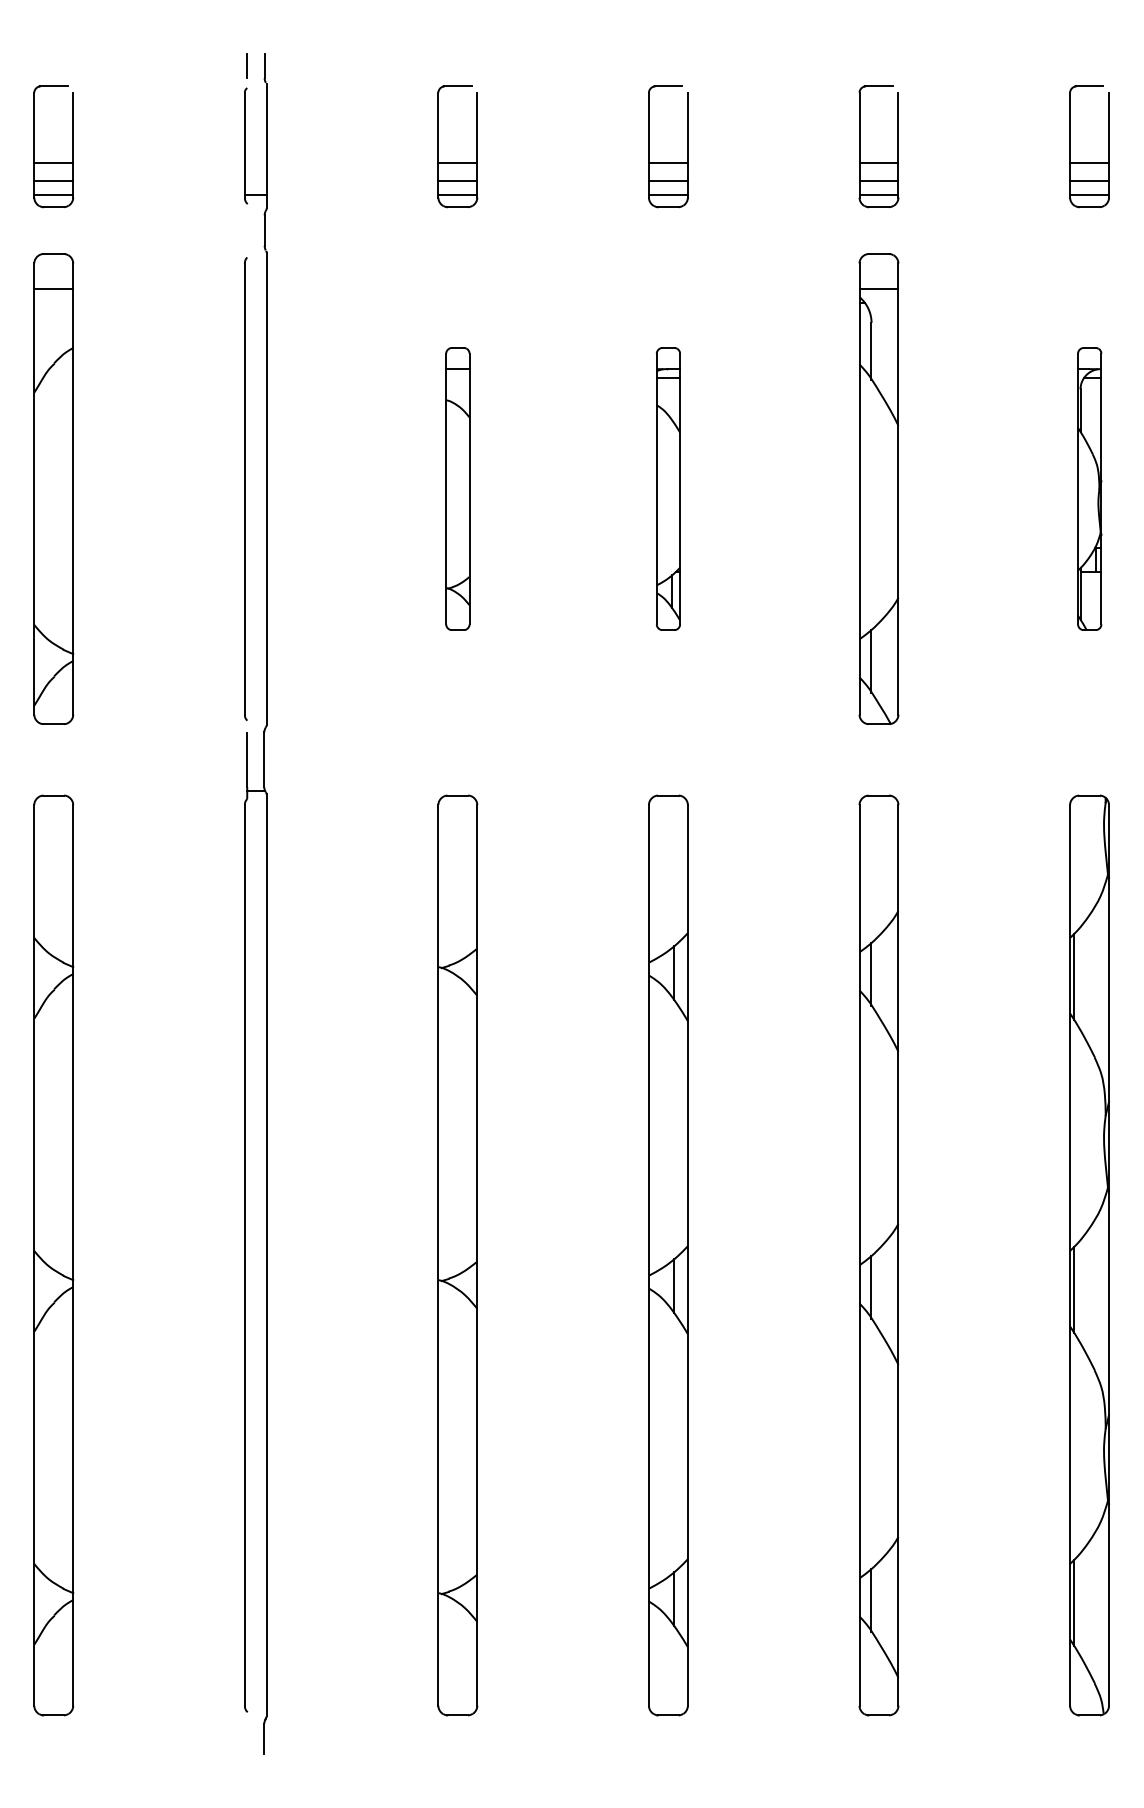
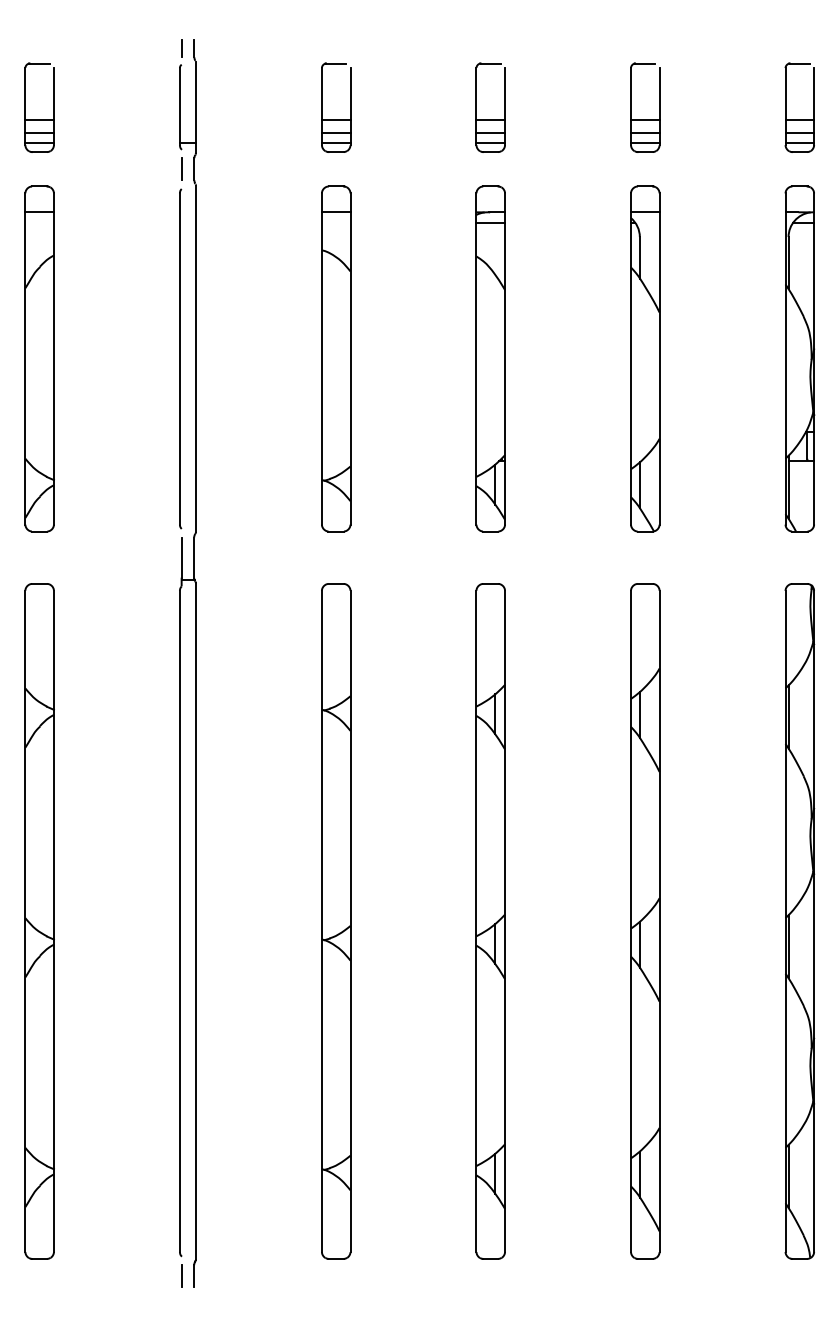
line: (247, 230) -> (181, 169), added
part: (457, 488) -> (335, 358), size x1.67
part: (668, 488) -> (490, 358), size x1.67
part: (1089, 488) -> (799, 358), size x1.67
line: (247, 1738) -> (181, 1275), added

